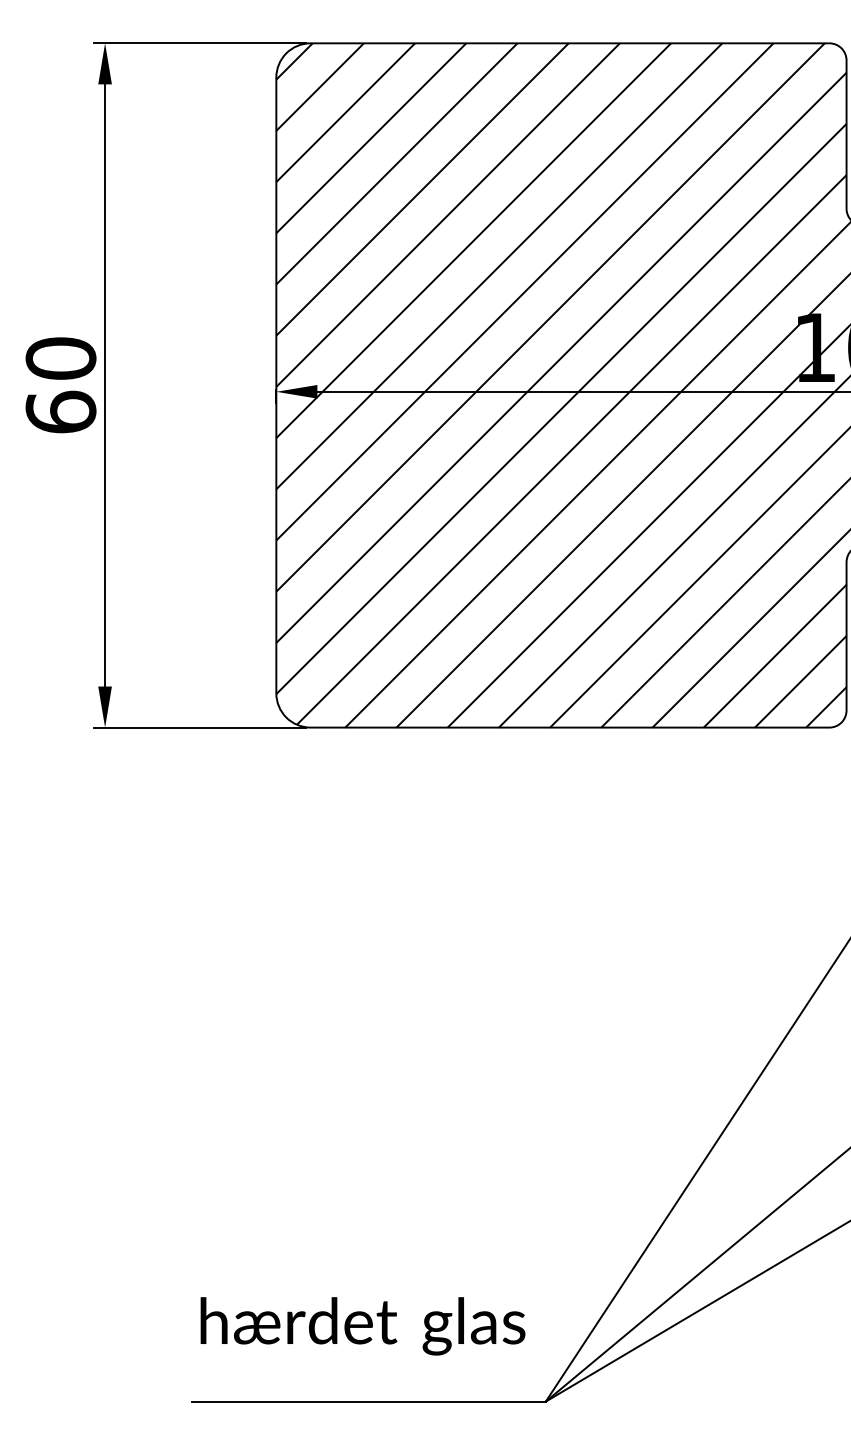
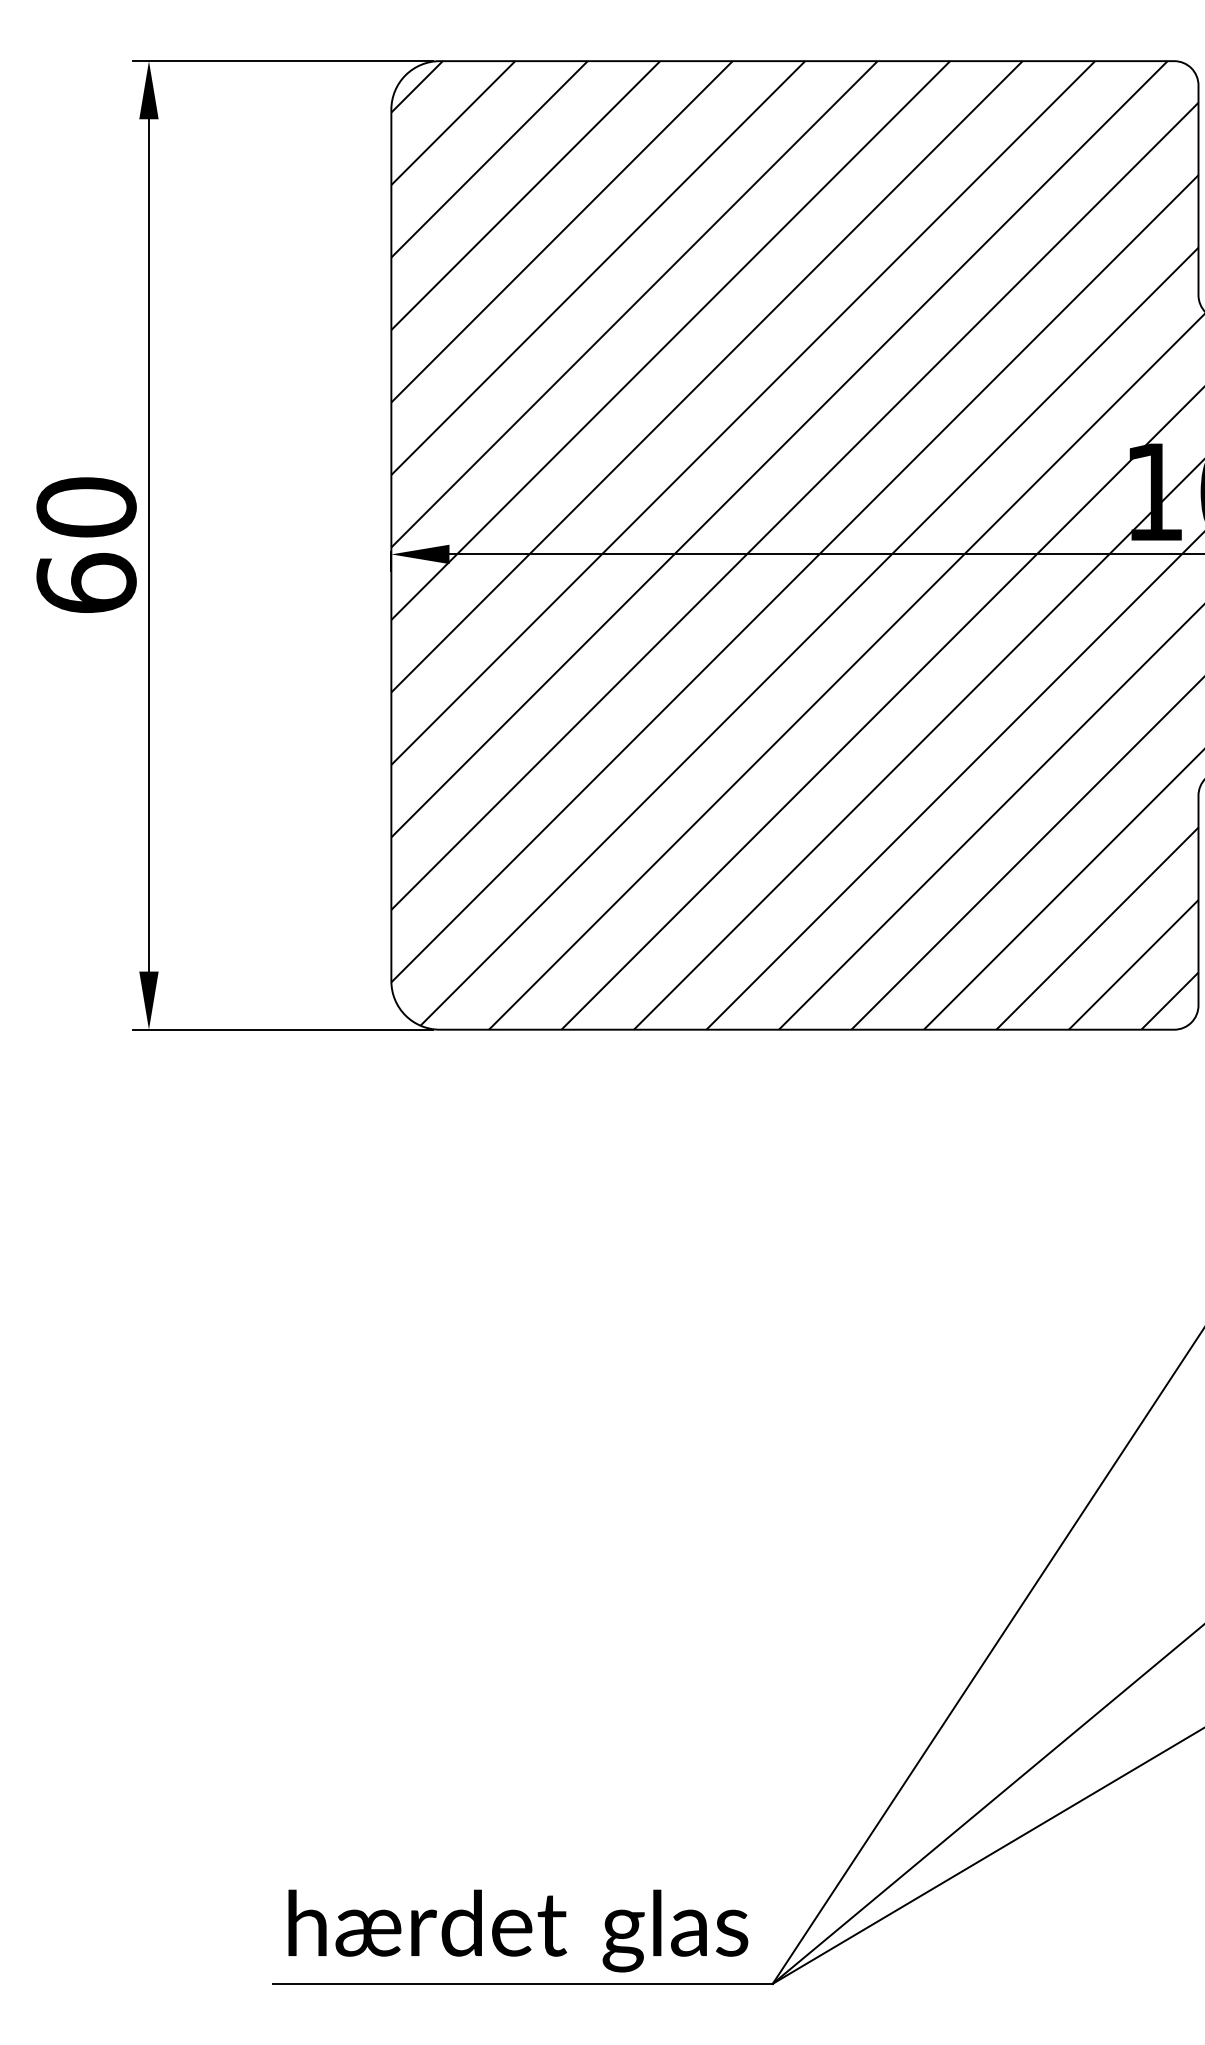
text: (362, 1326) -> (517, 1931), moved

